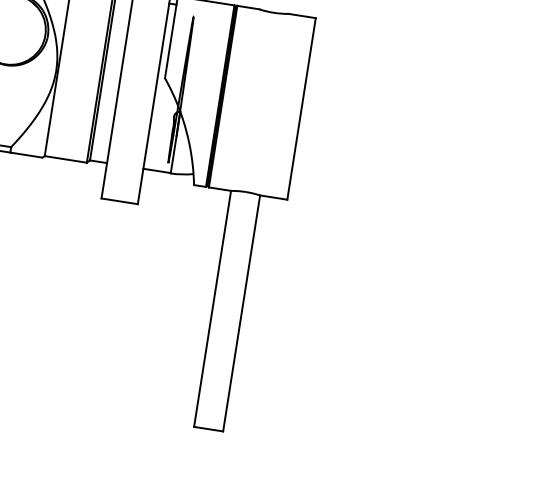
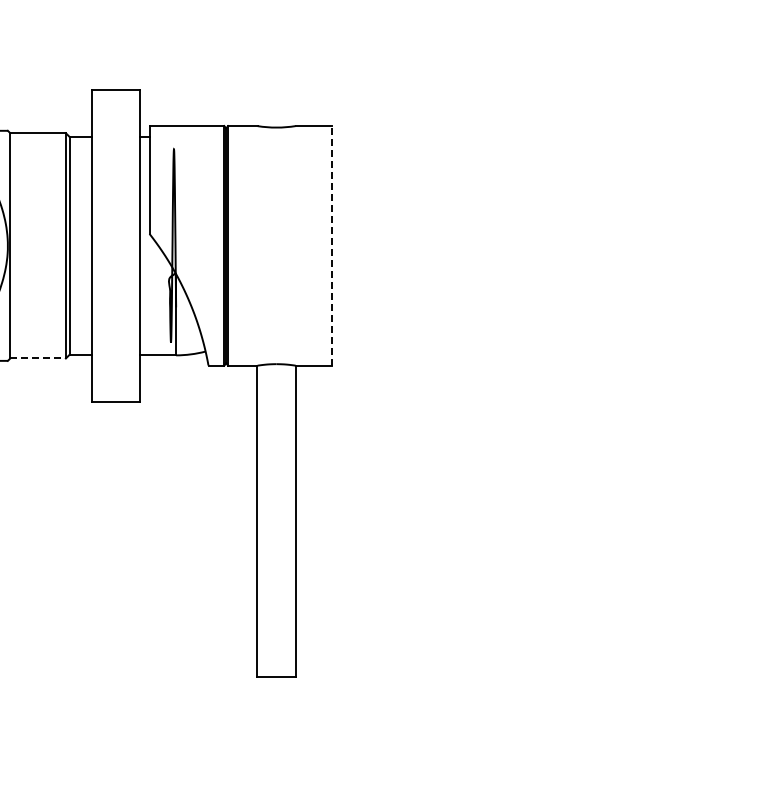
line: (301, 108) -> (331, 245), solid -> dashed
line: (66, 159) -> (38, 358), solid -> dashed

